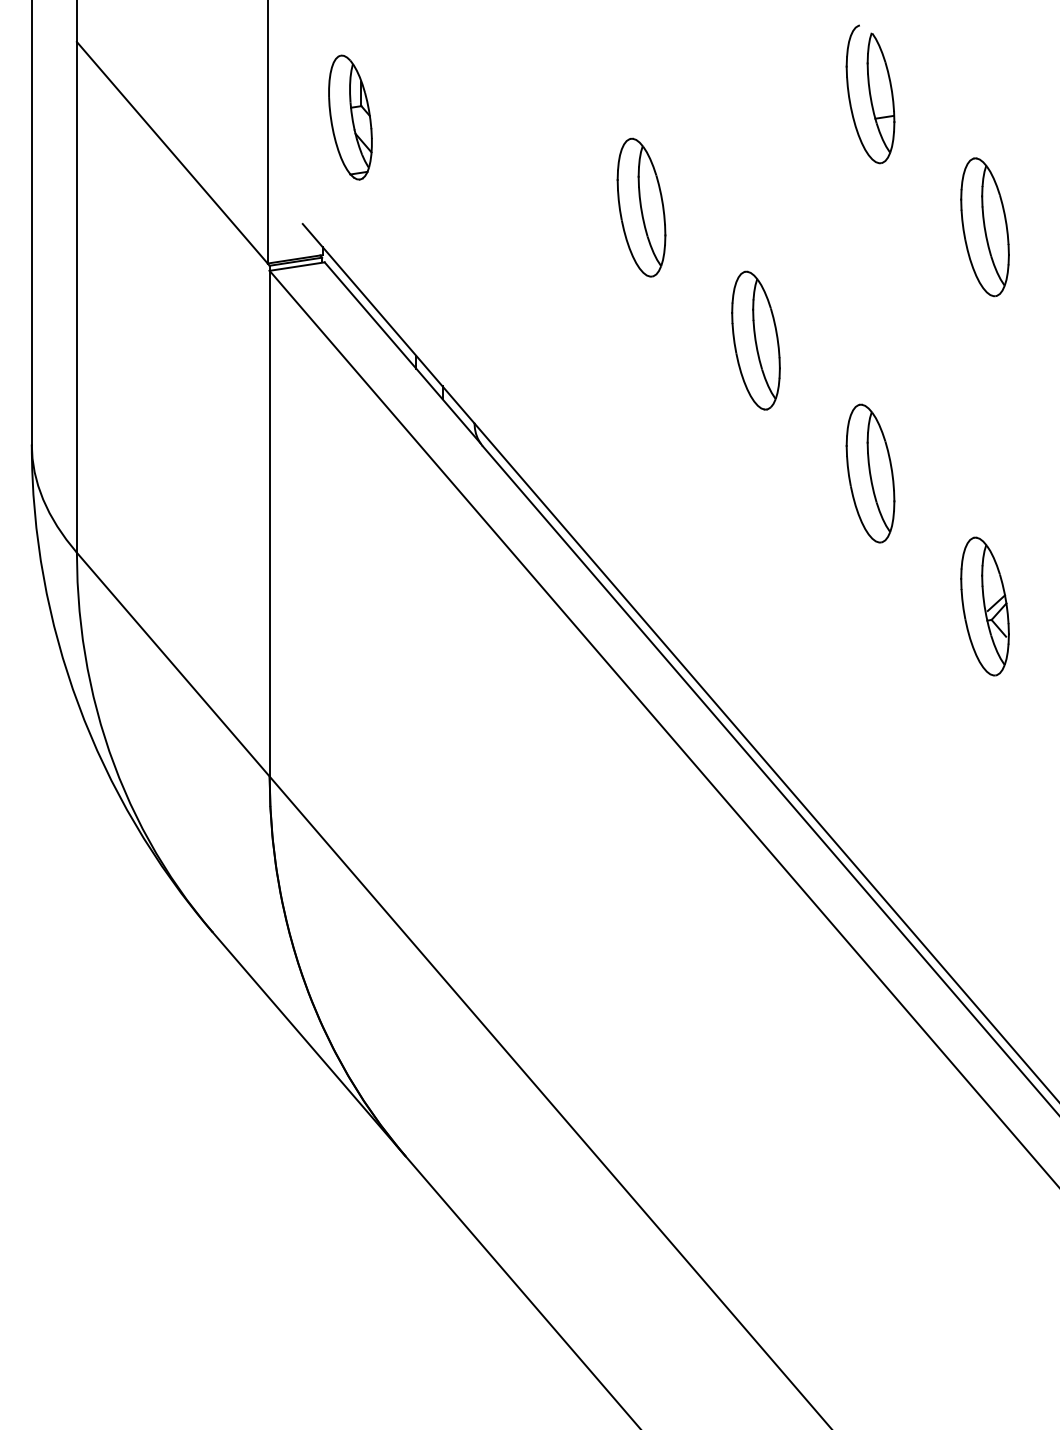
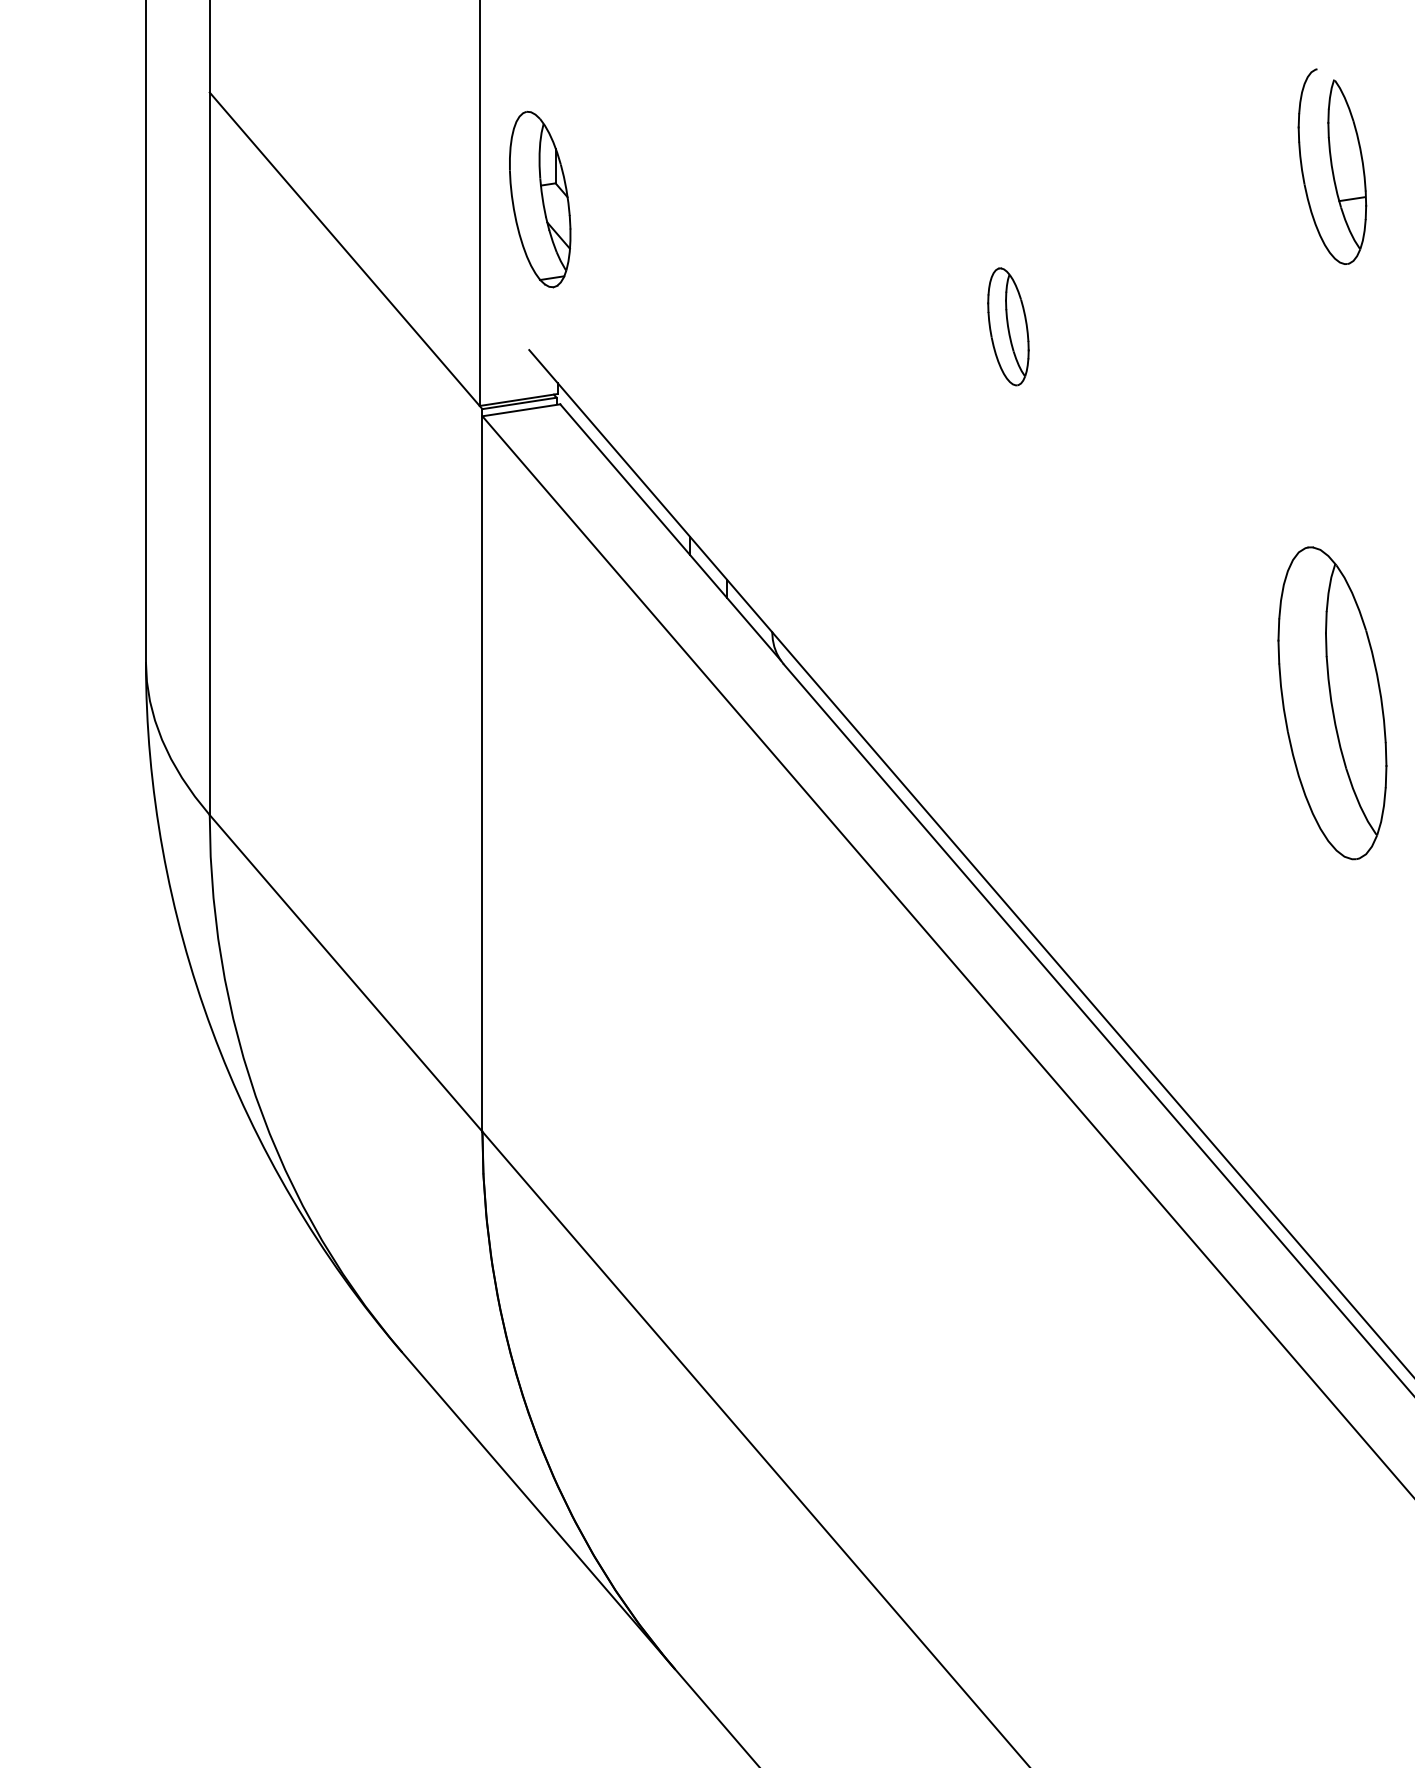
part: (350, 117) -> (540, 199), moved
part: (641, 207) -> (1008, 326), size x0.6
part: (755, 340) -> (1169, 514), removed
part: (870, 473) -> (1332, 702), size x1.6

